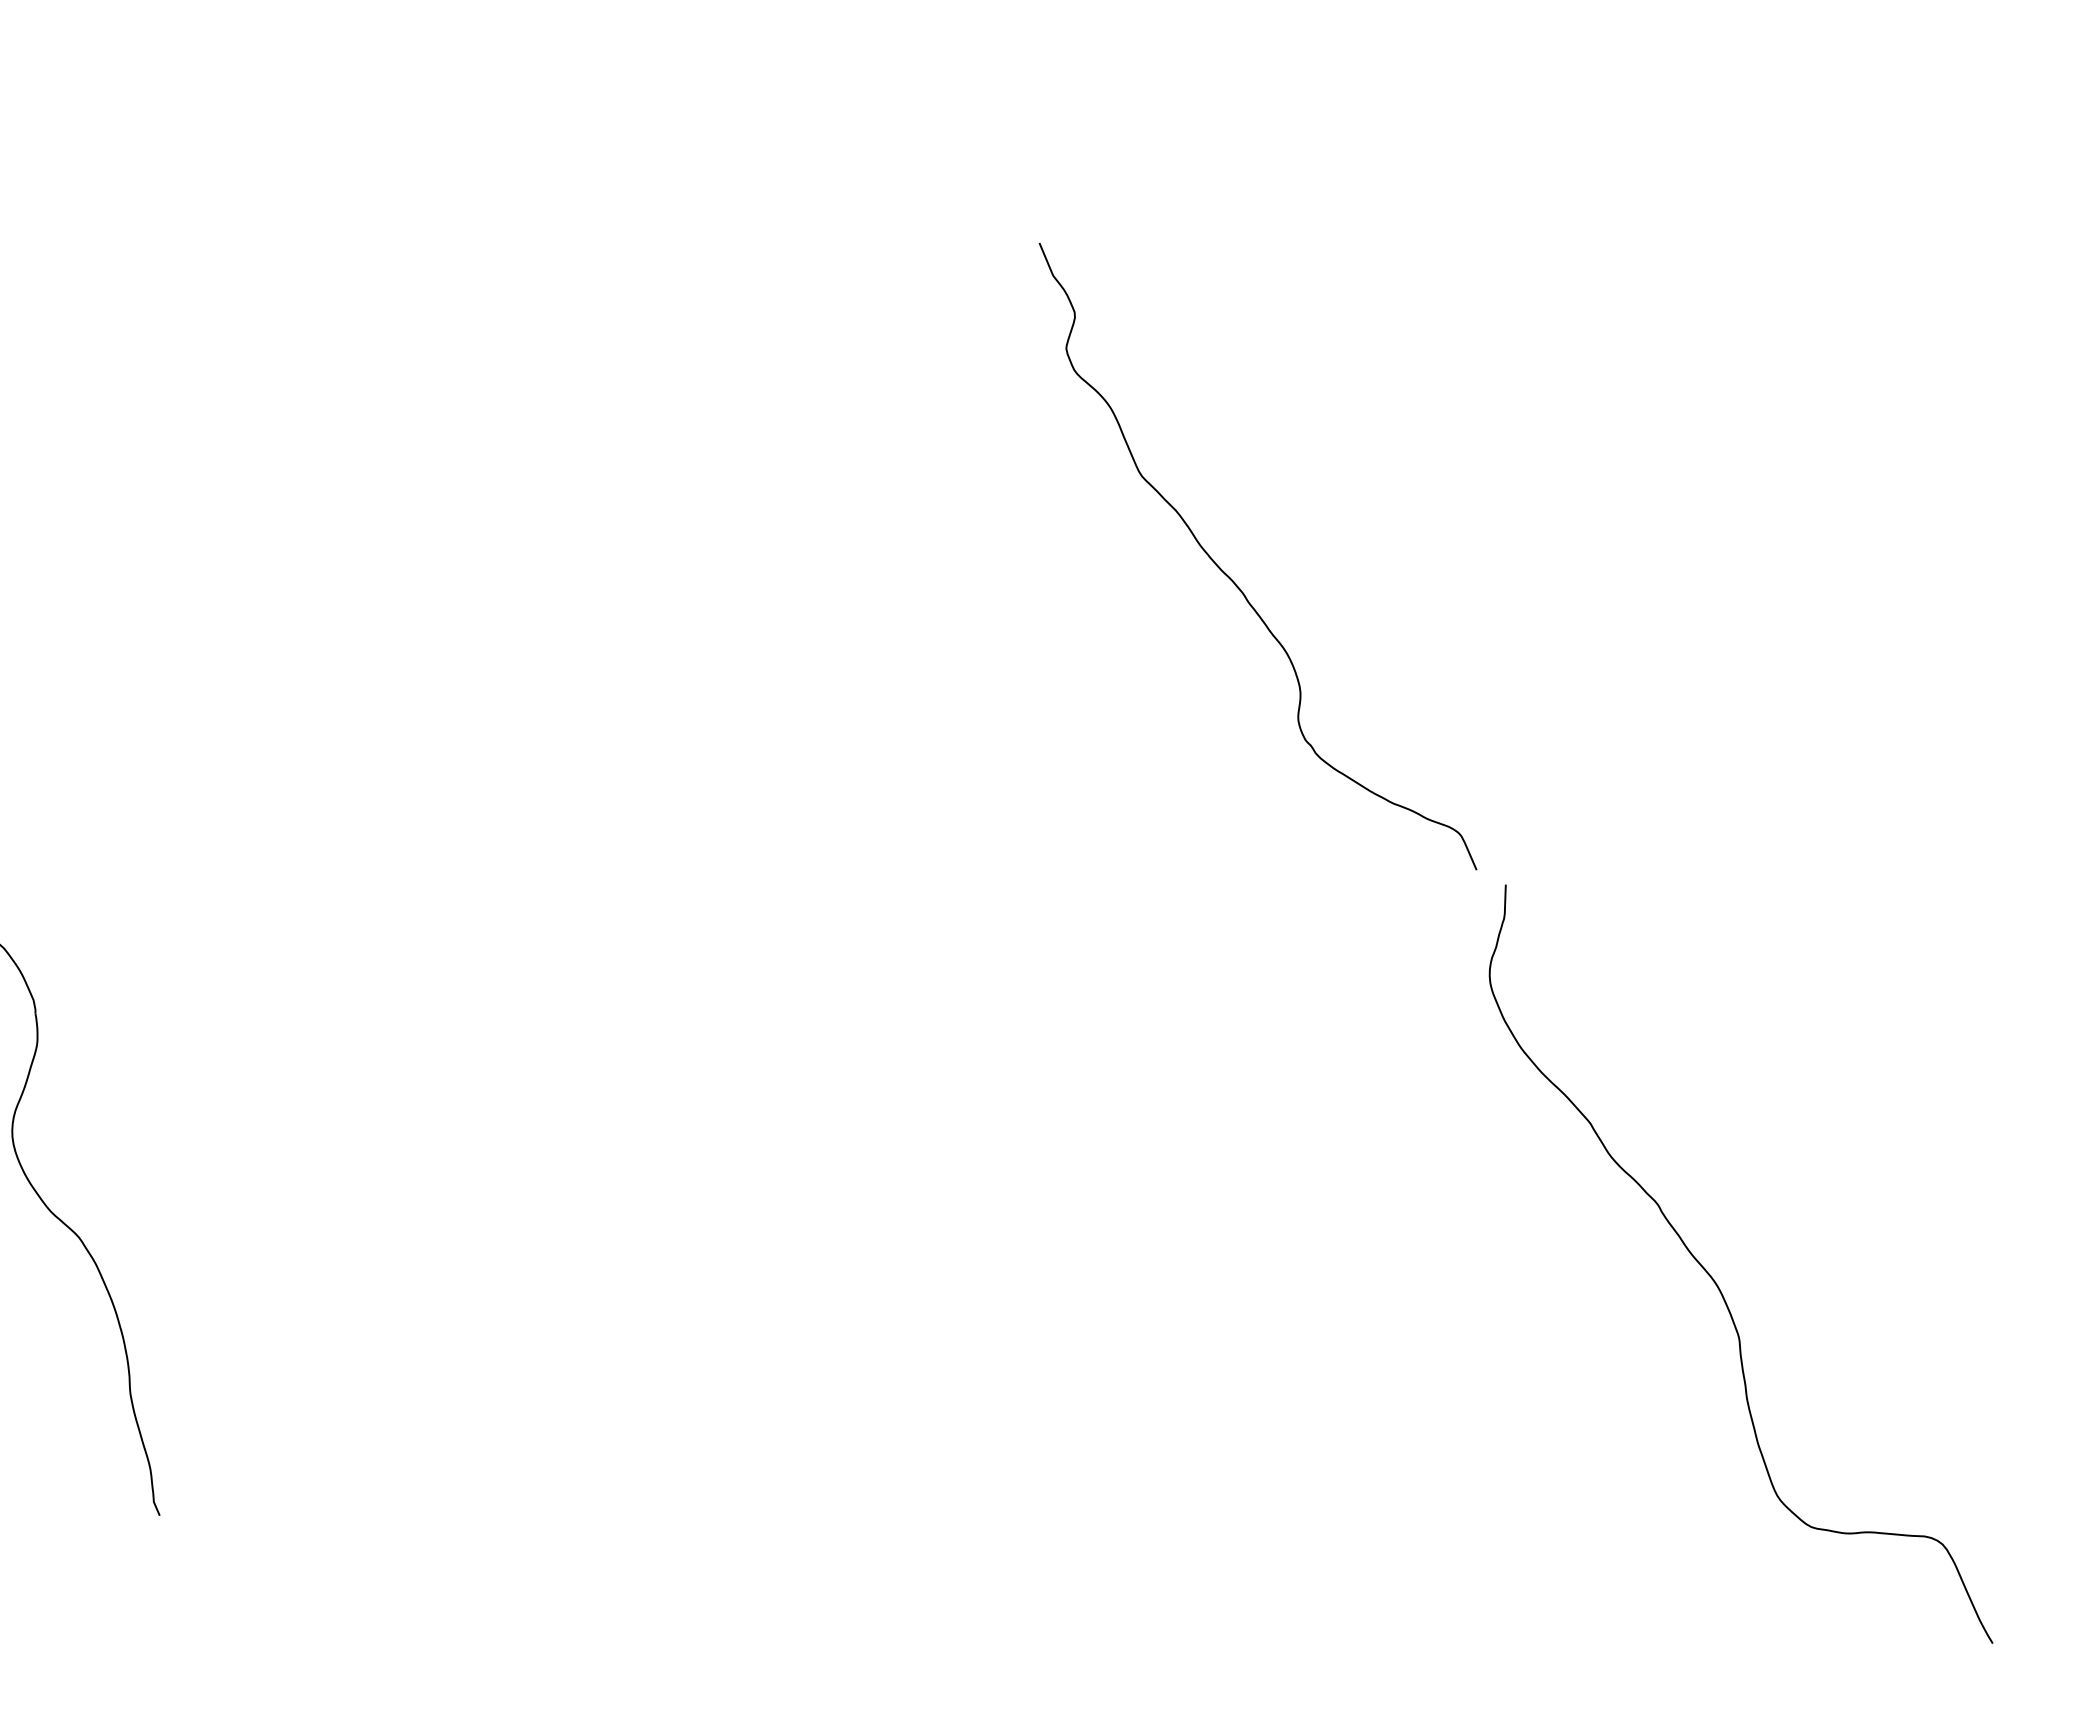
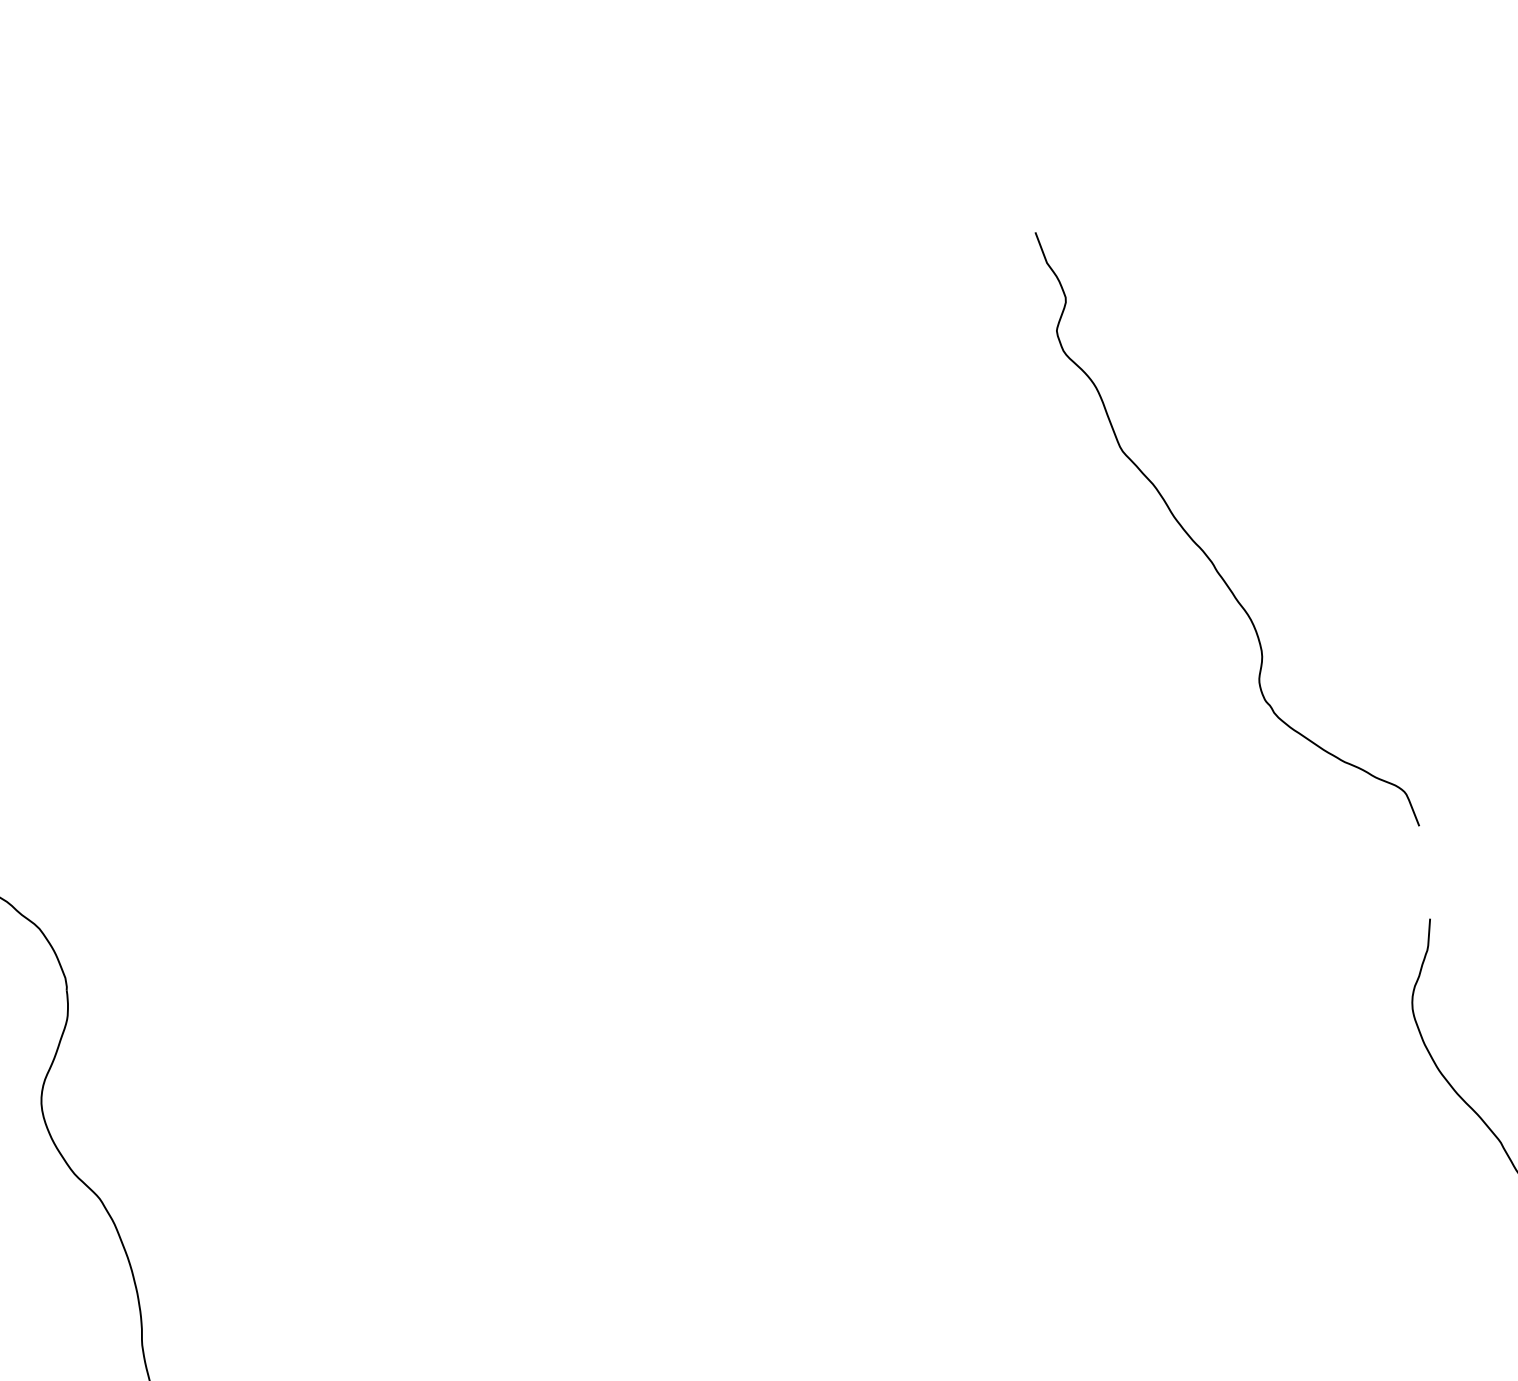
curve: (1233, 580) -> (1203, 550), moved

